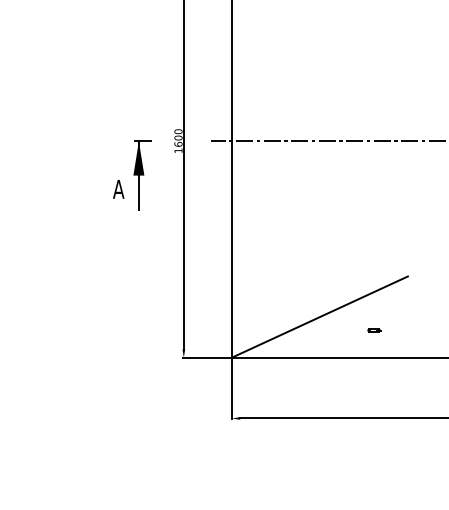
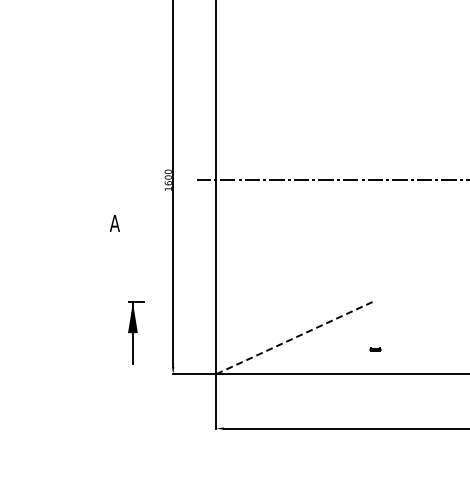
part: (142, 174) -> (136, 332), moved
line: (320, 316) -> (295, 337), solid -> dashed
part: (374, 330) -> (375, 349), moved

